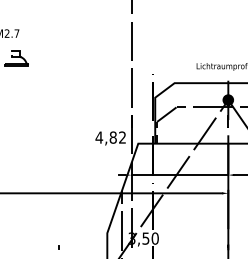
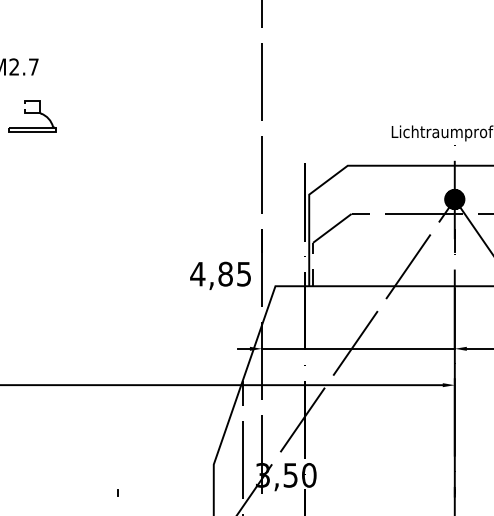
text: (122, 137) -> (244, 273), 4,82 -> 4,85

